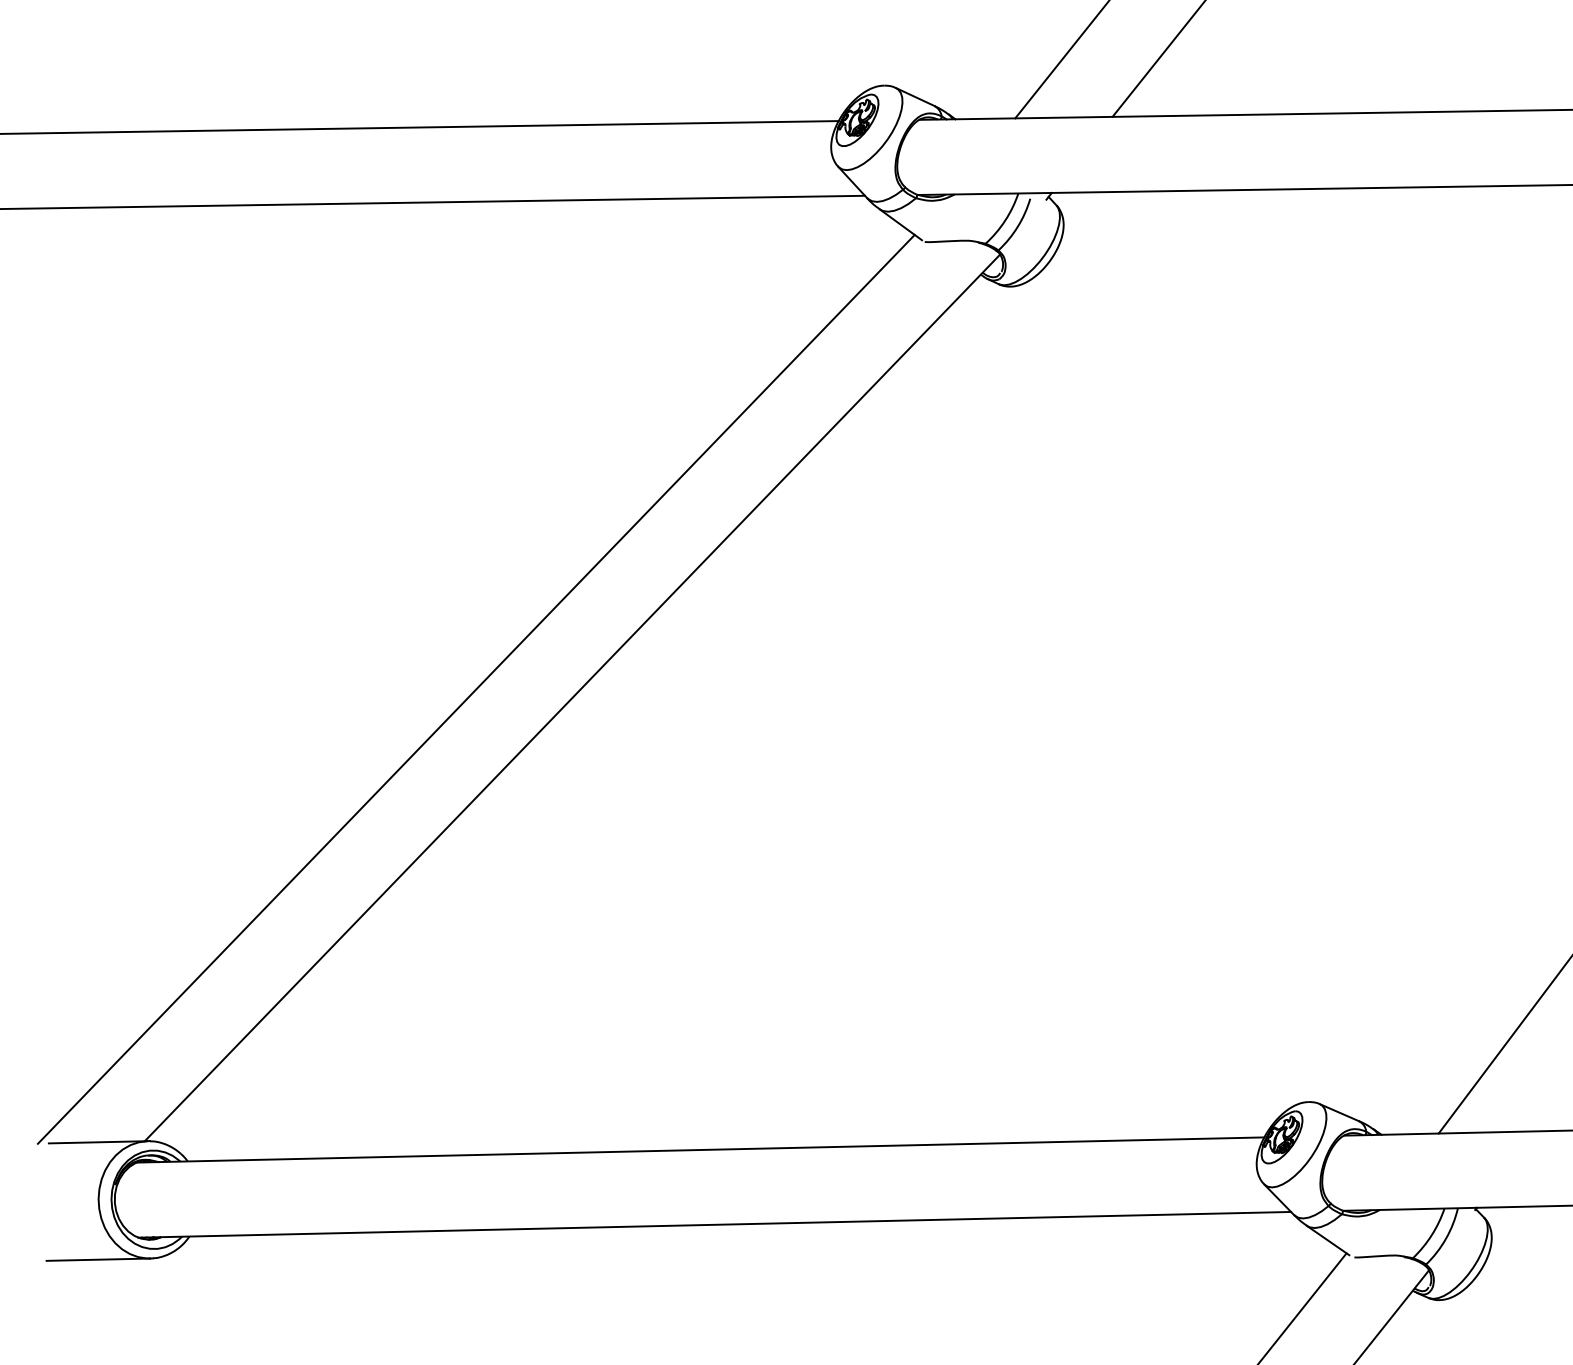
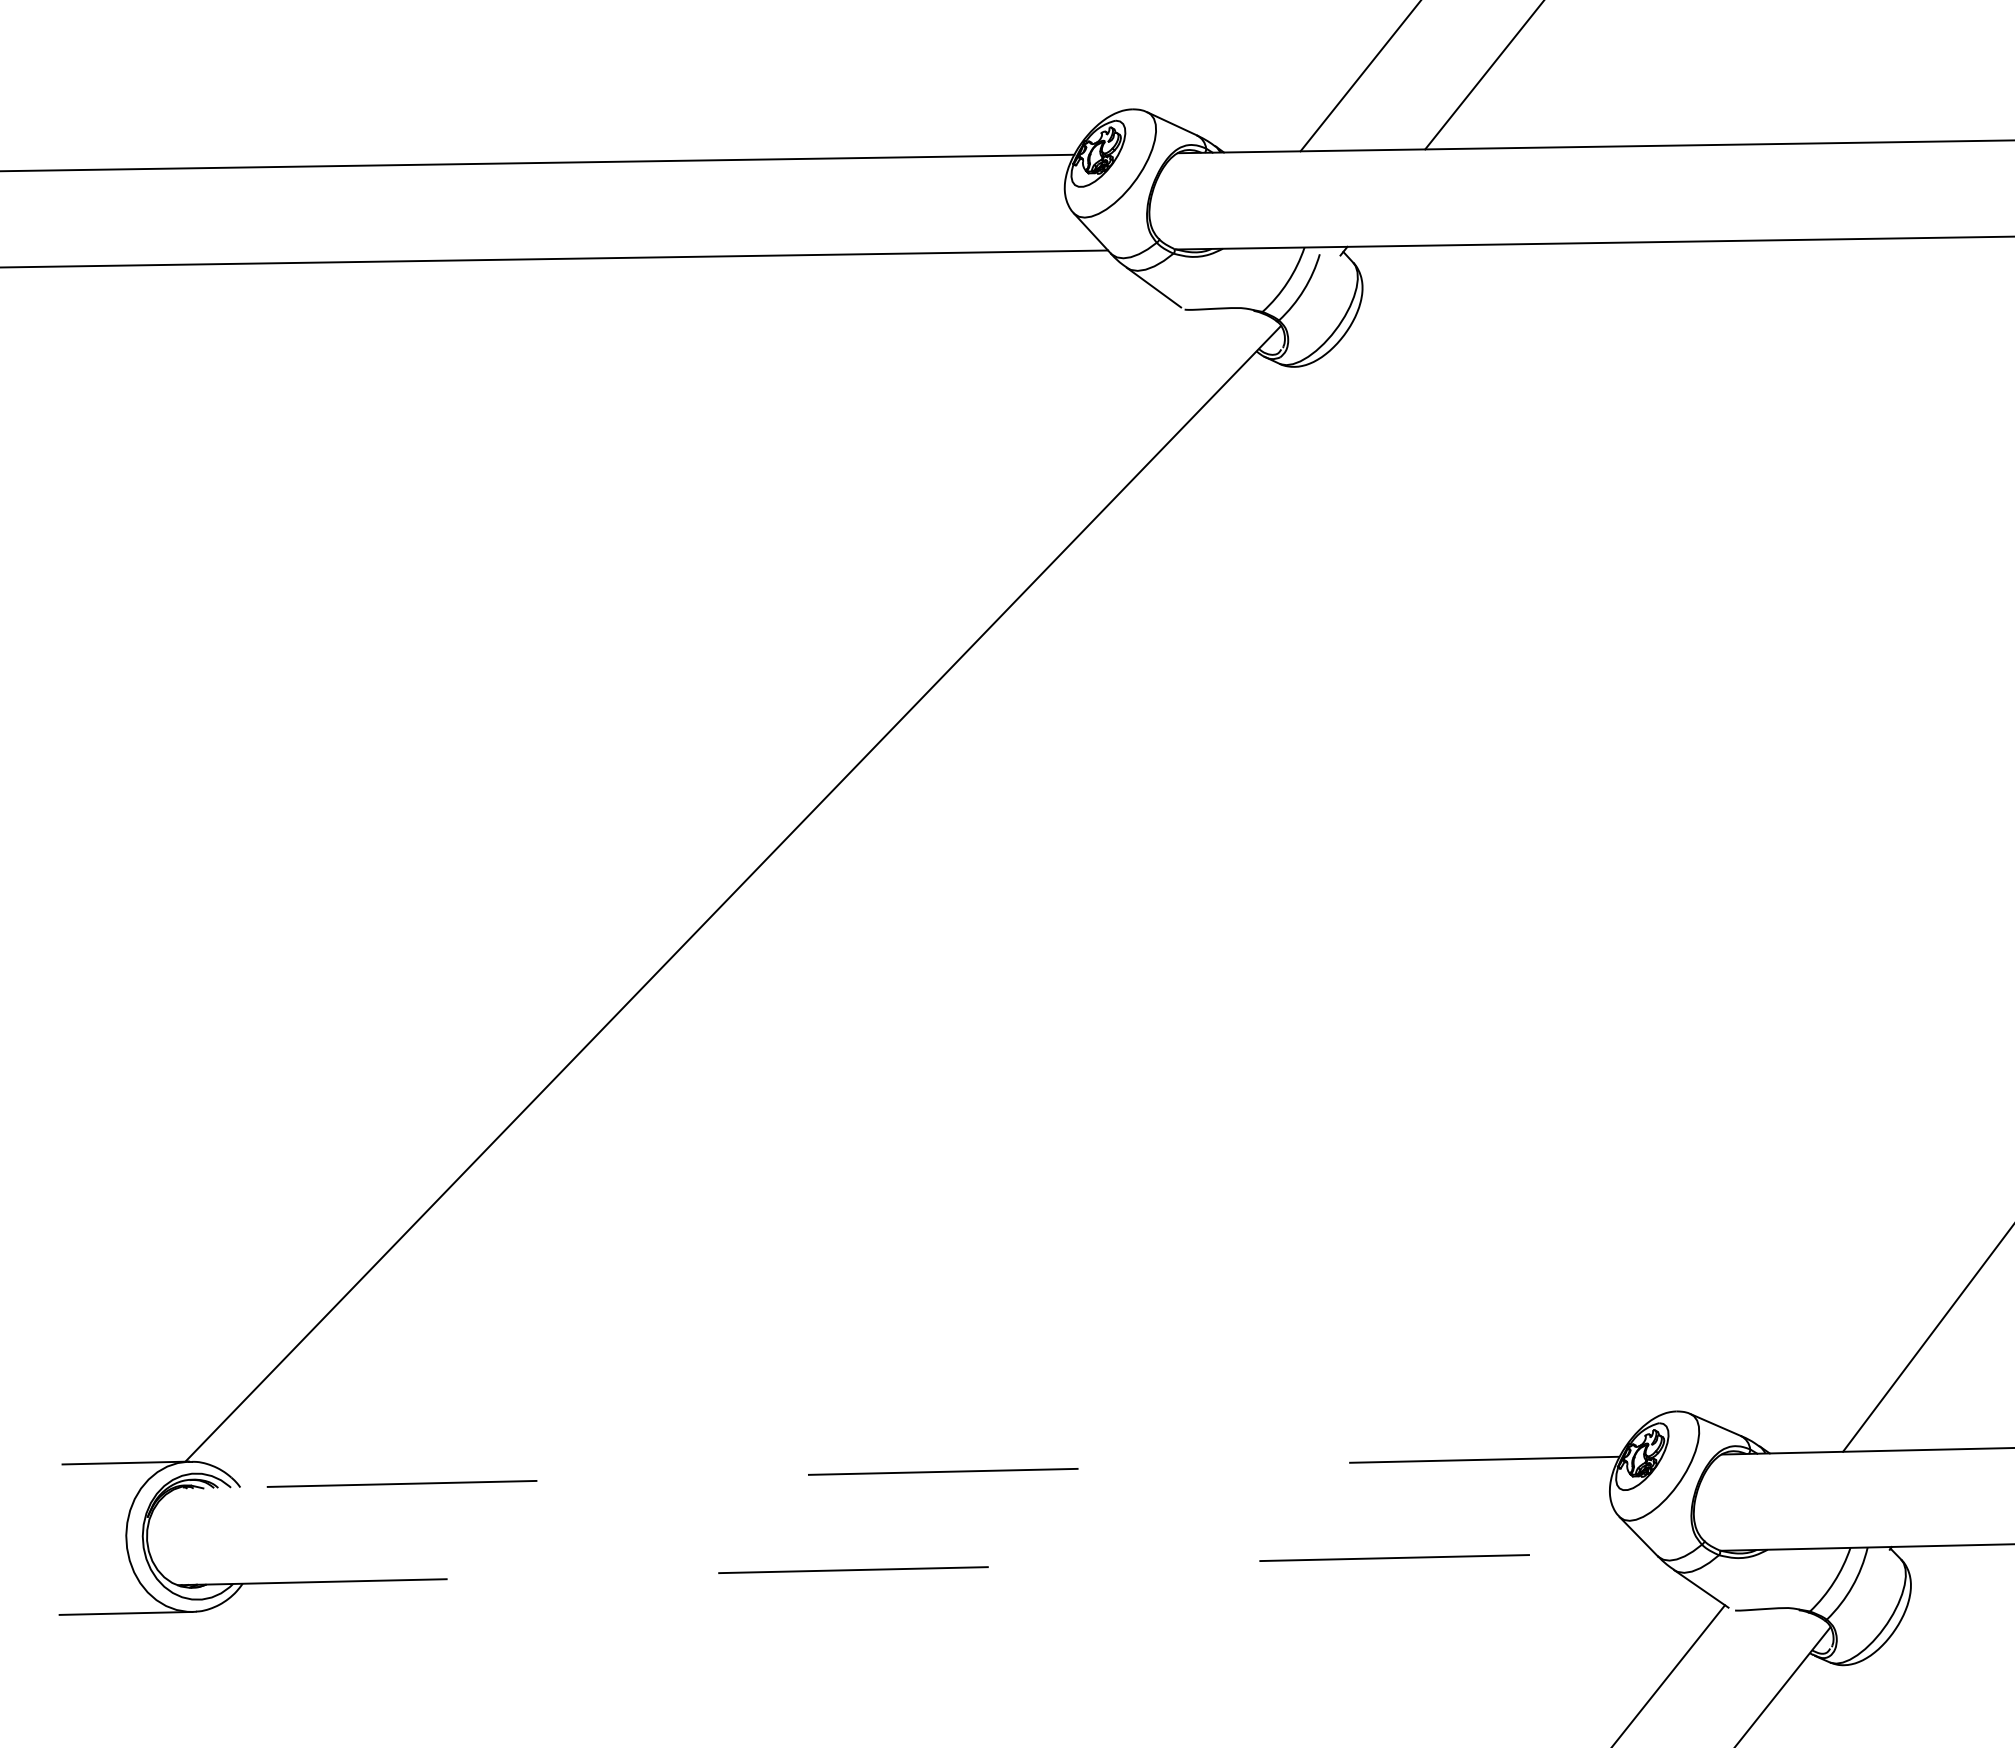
line: (475, 689) -> (609, 882), removed
line: (700, 1149) -> (897, 1472), solid -> dashed
line: (714, 1224) -> (915, 1568), solid -> dashed

